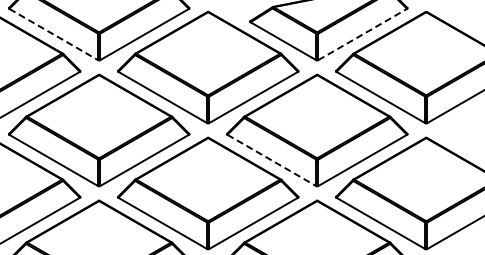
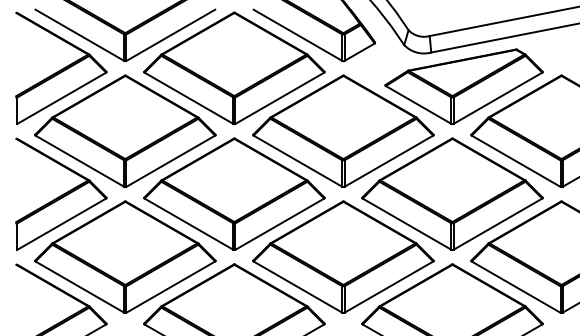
line: (54, 34) -> (189, 98), dashed -> solid
line: (363, 34) -> (498, 98), dashed -> solid
line: (272, 160) -> (407, 224), dashed -> solid

